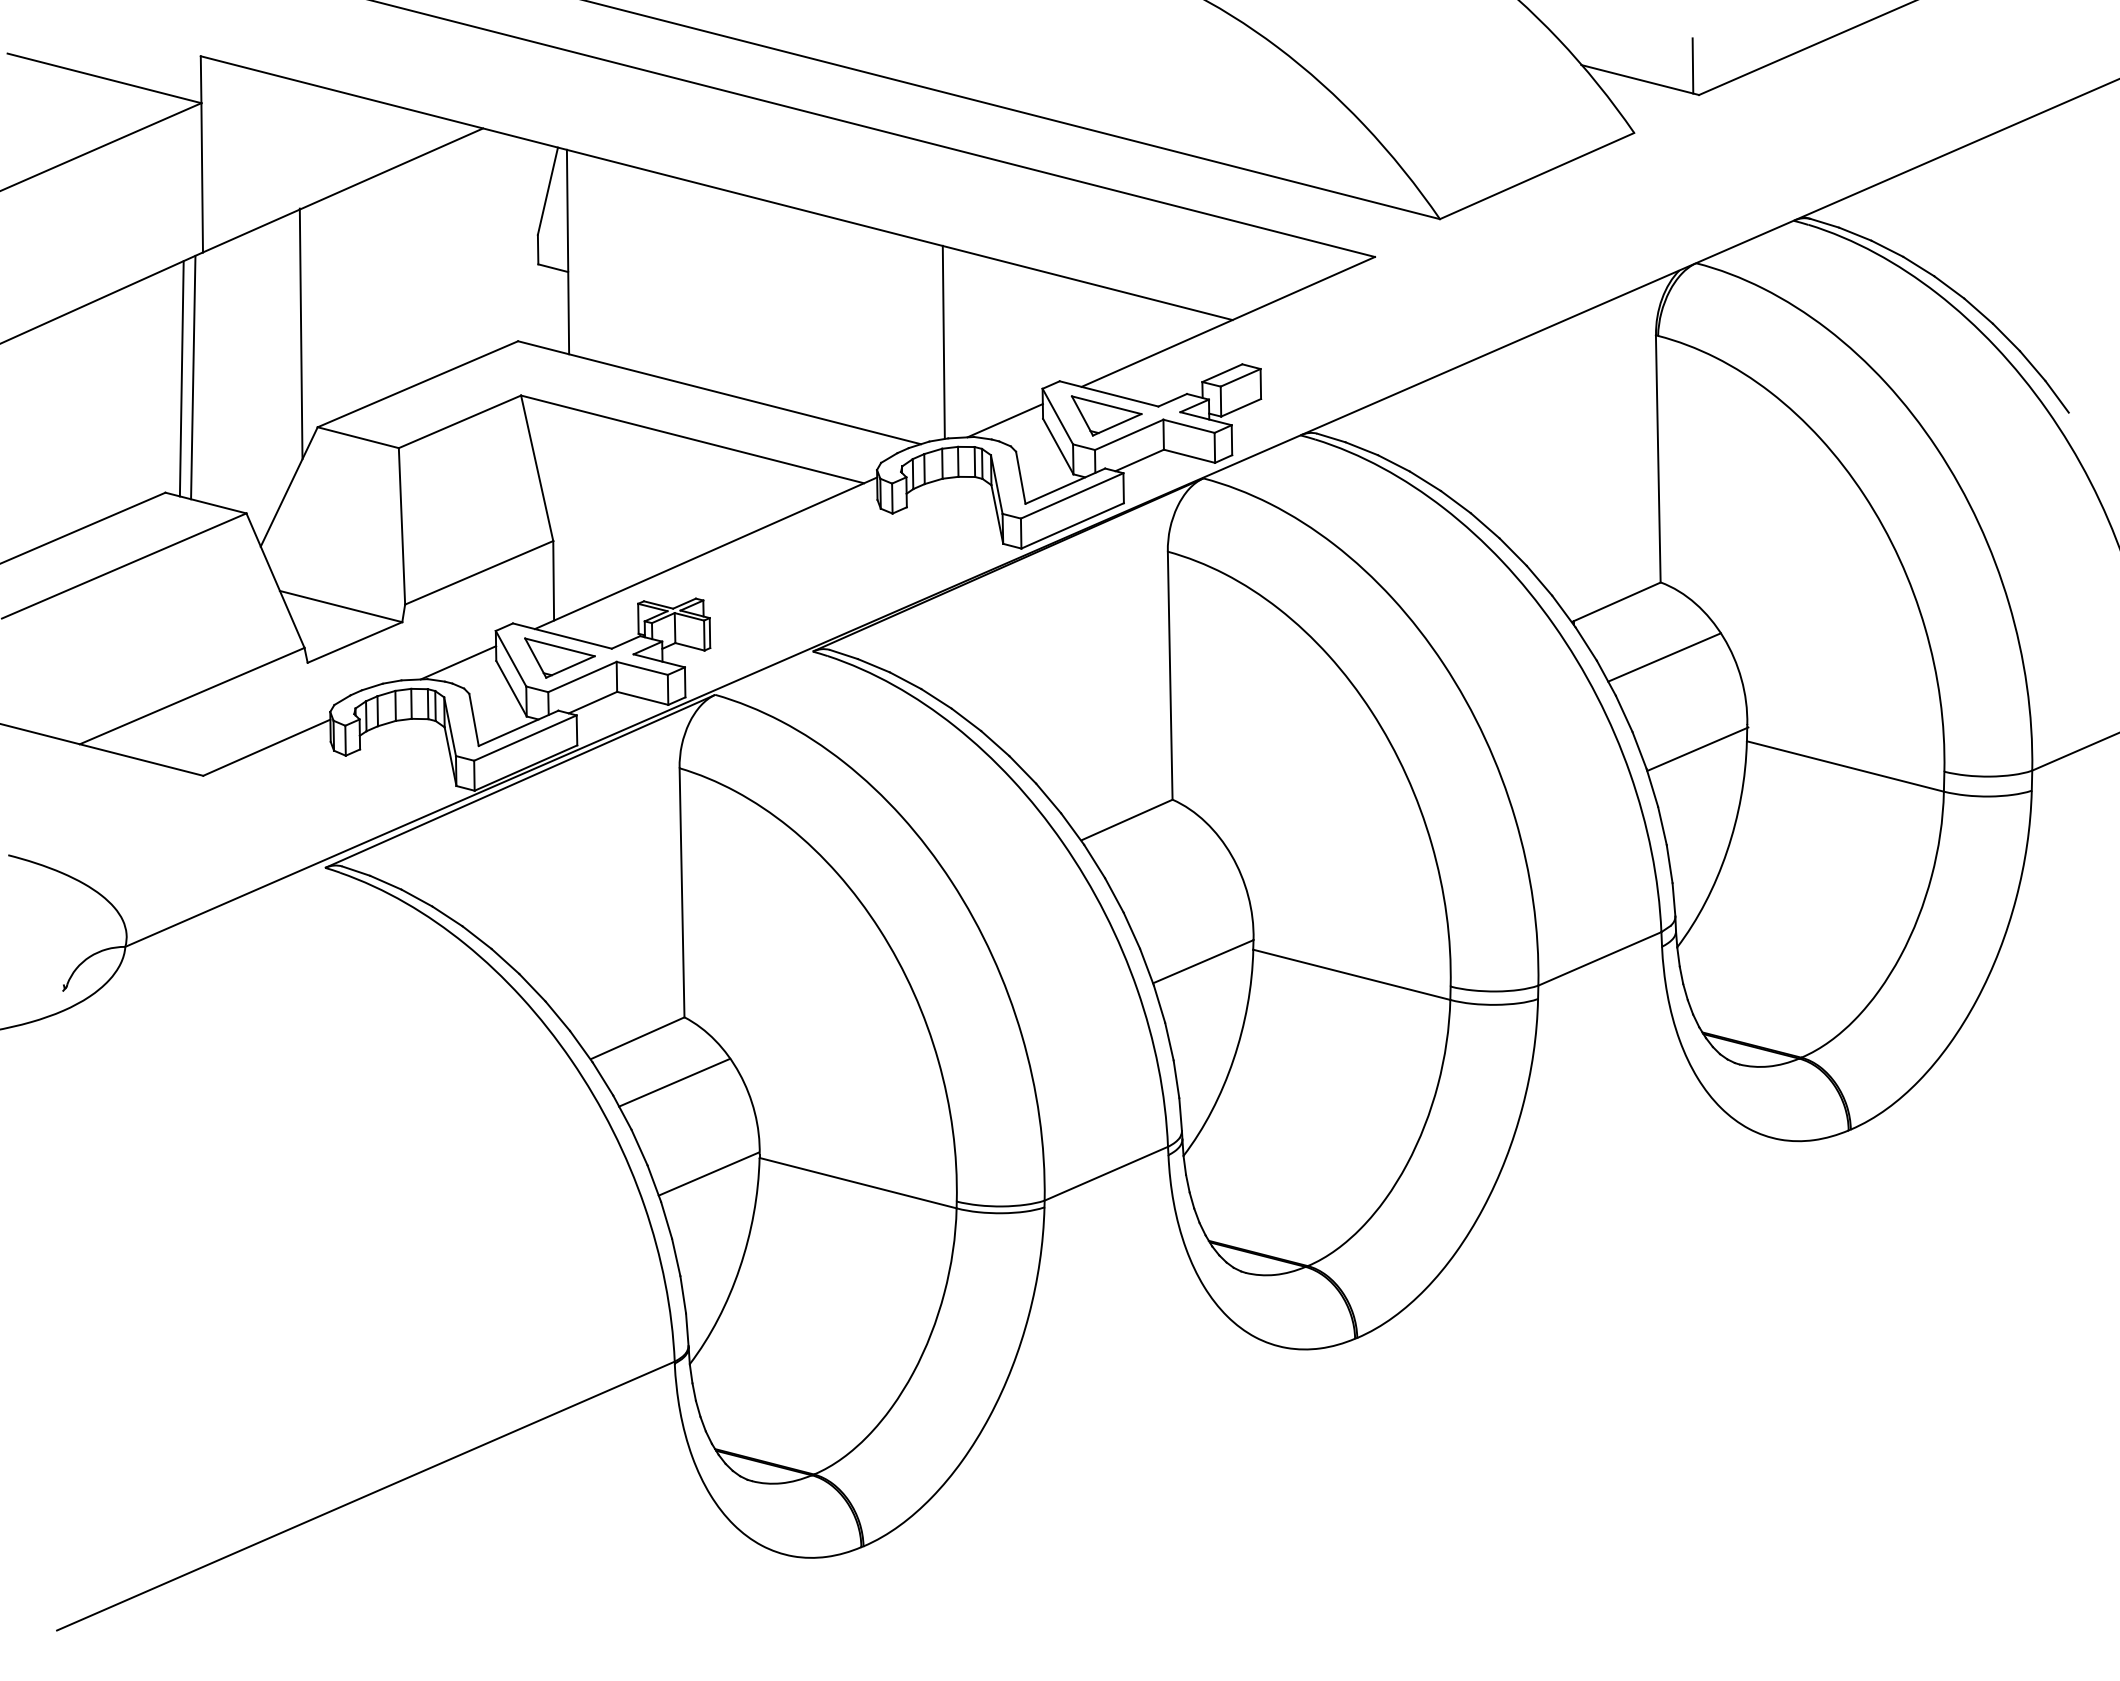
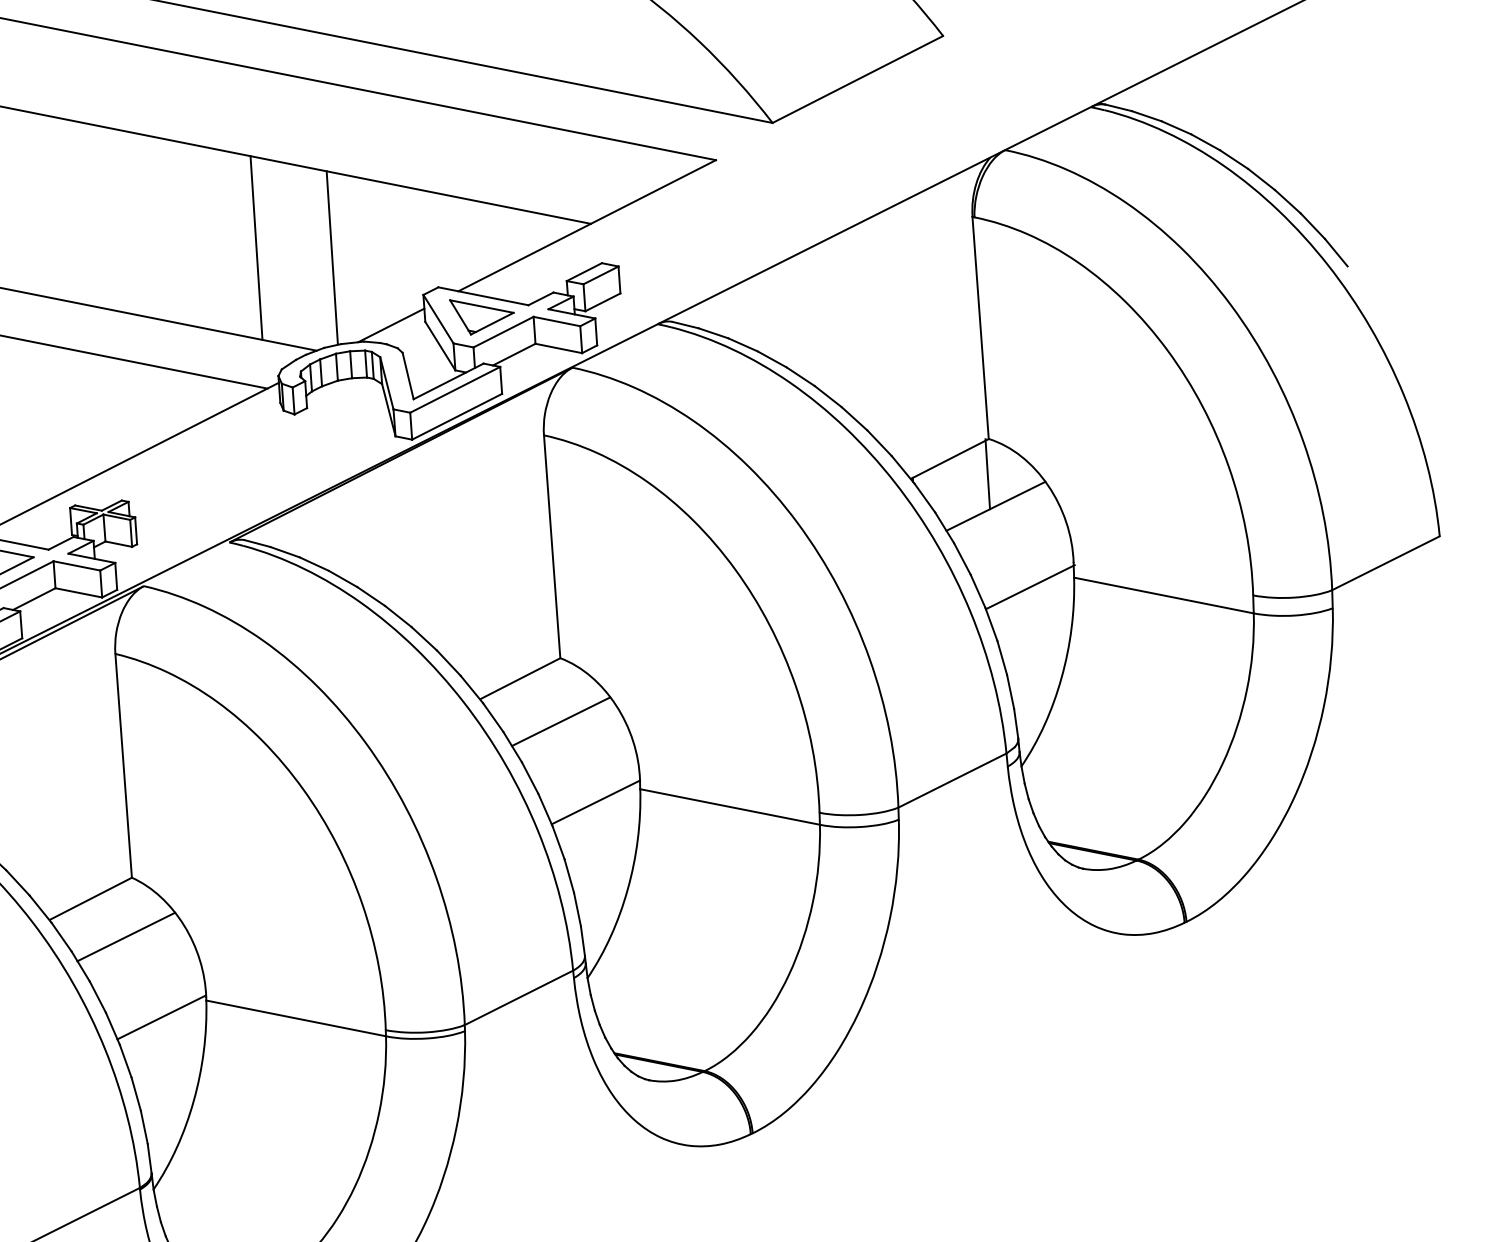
line: (860, 326) -> (256, 247), added
line: (1657, 621) -> (987, 474), added
line: (1169, 870) -> (561, 722), added

